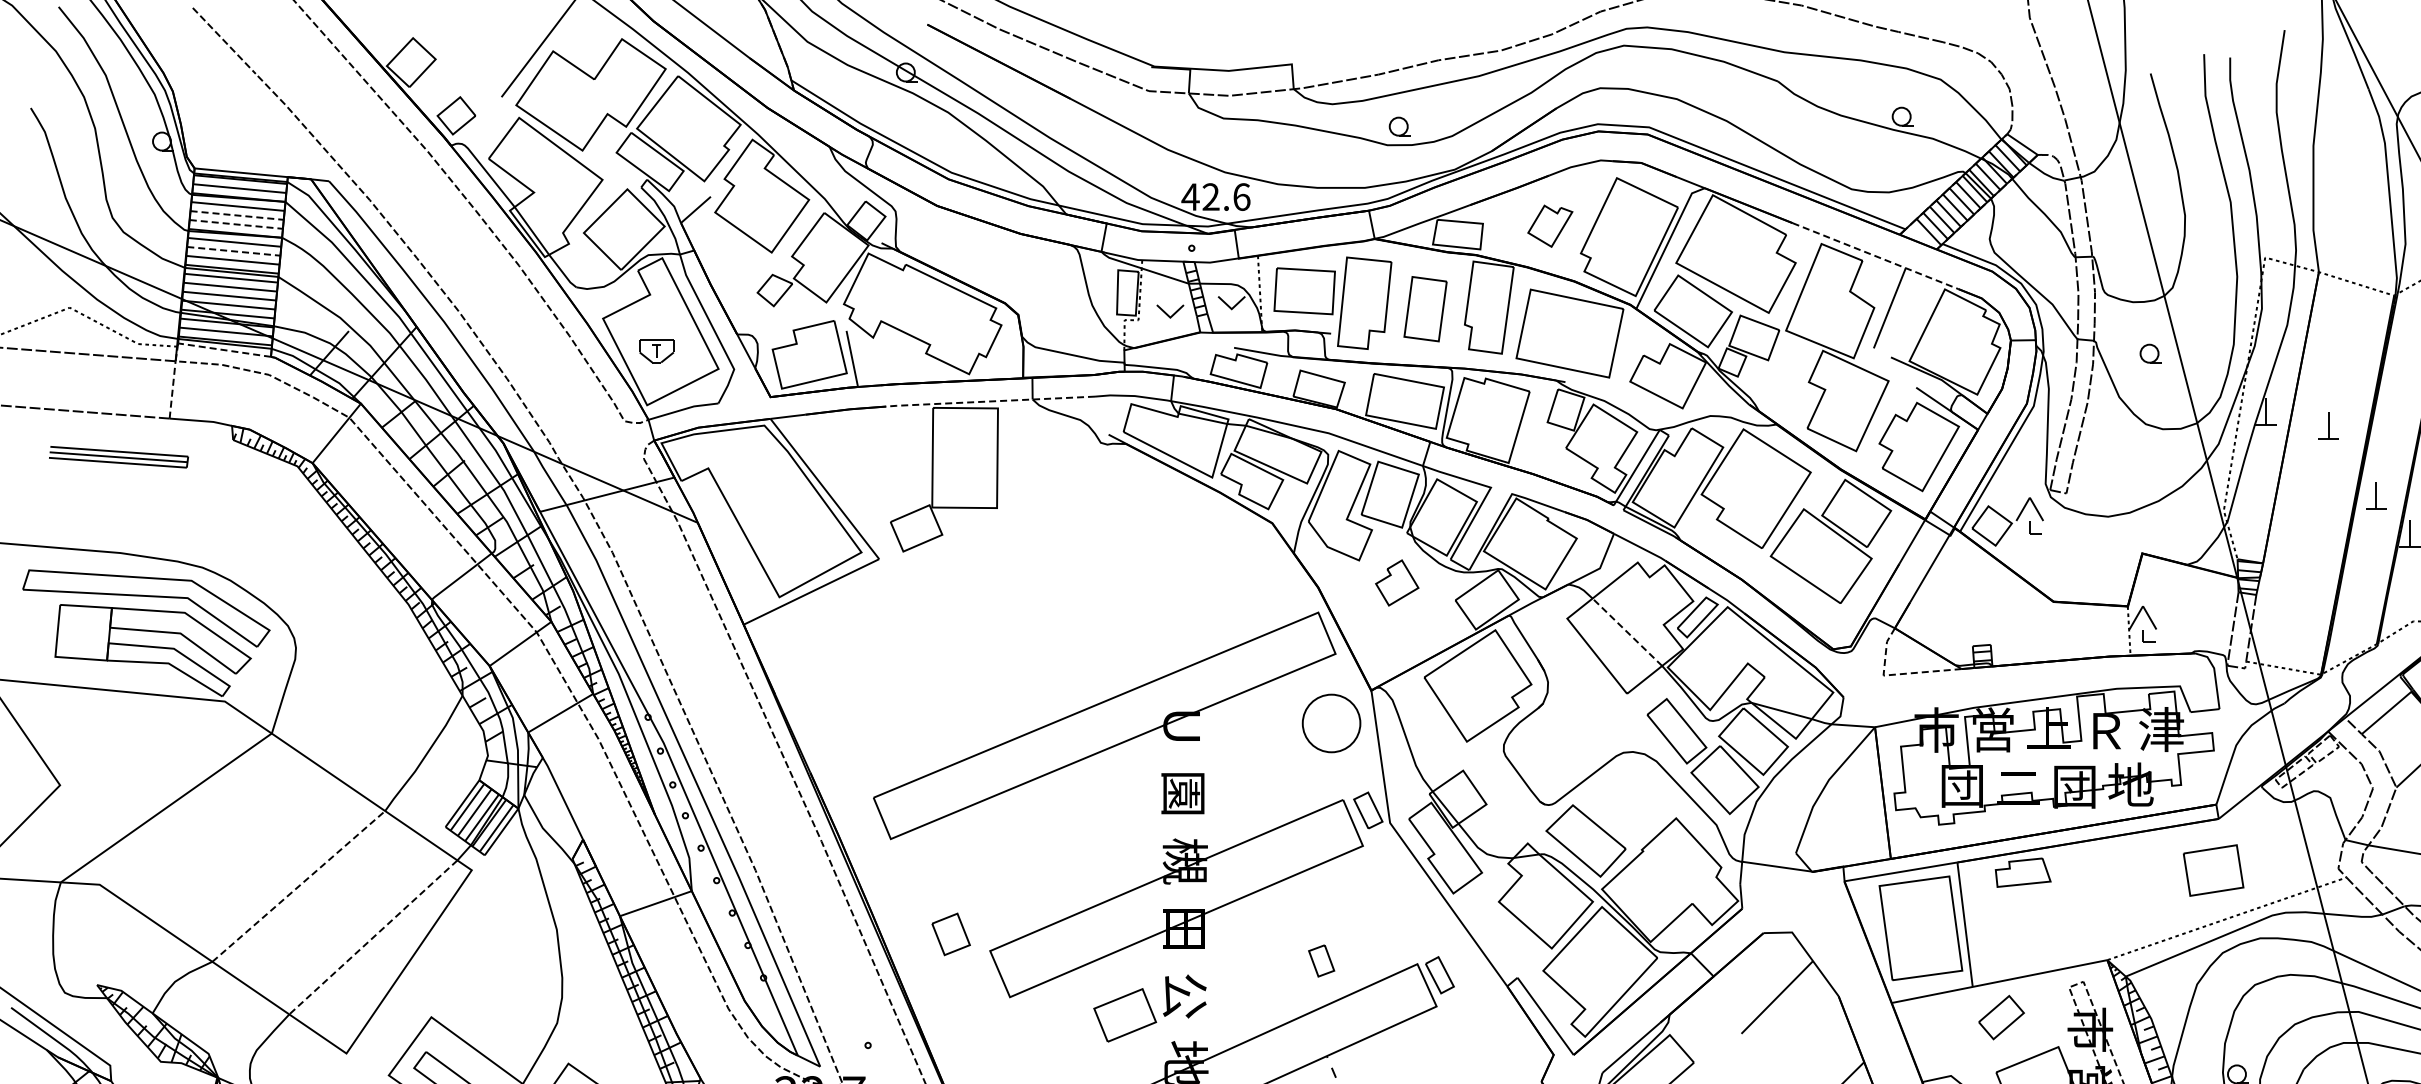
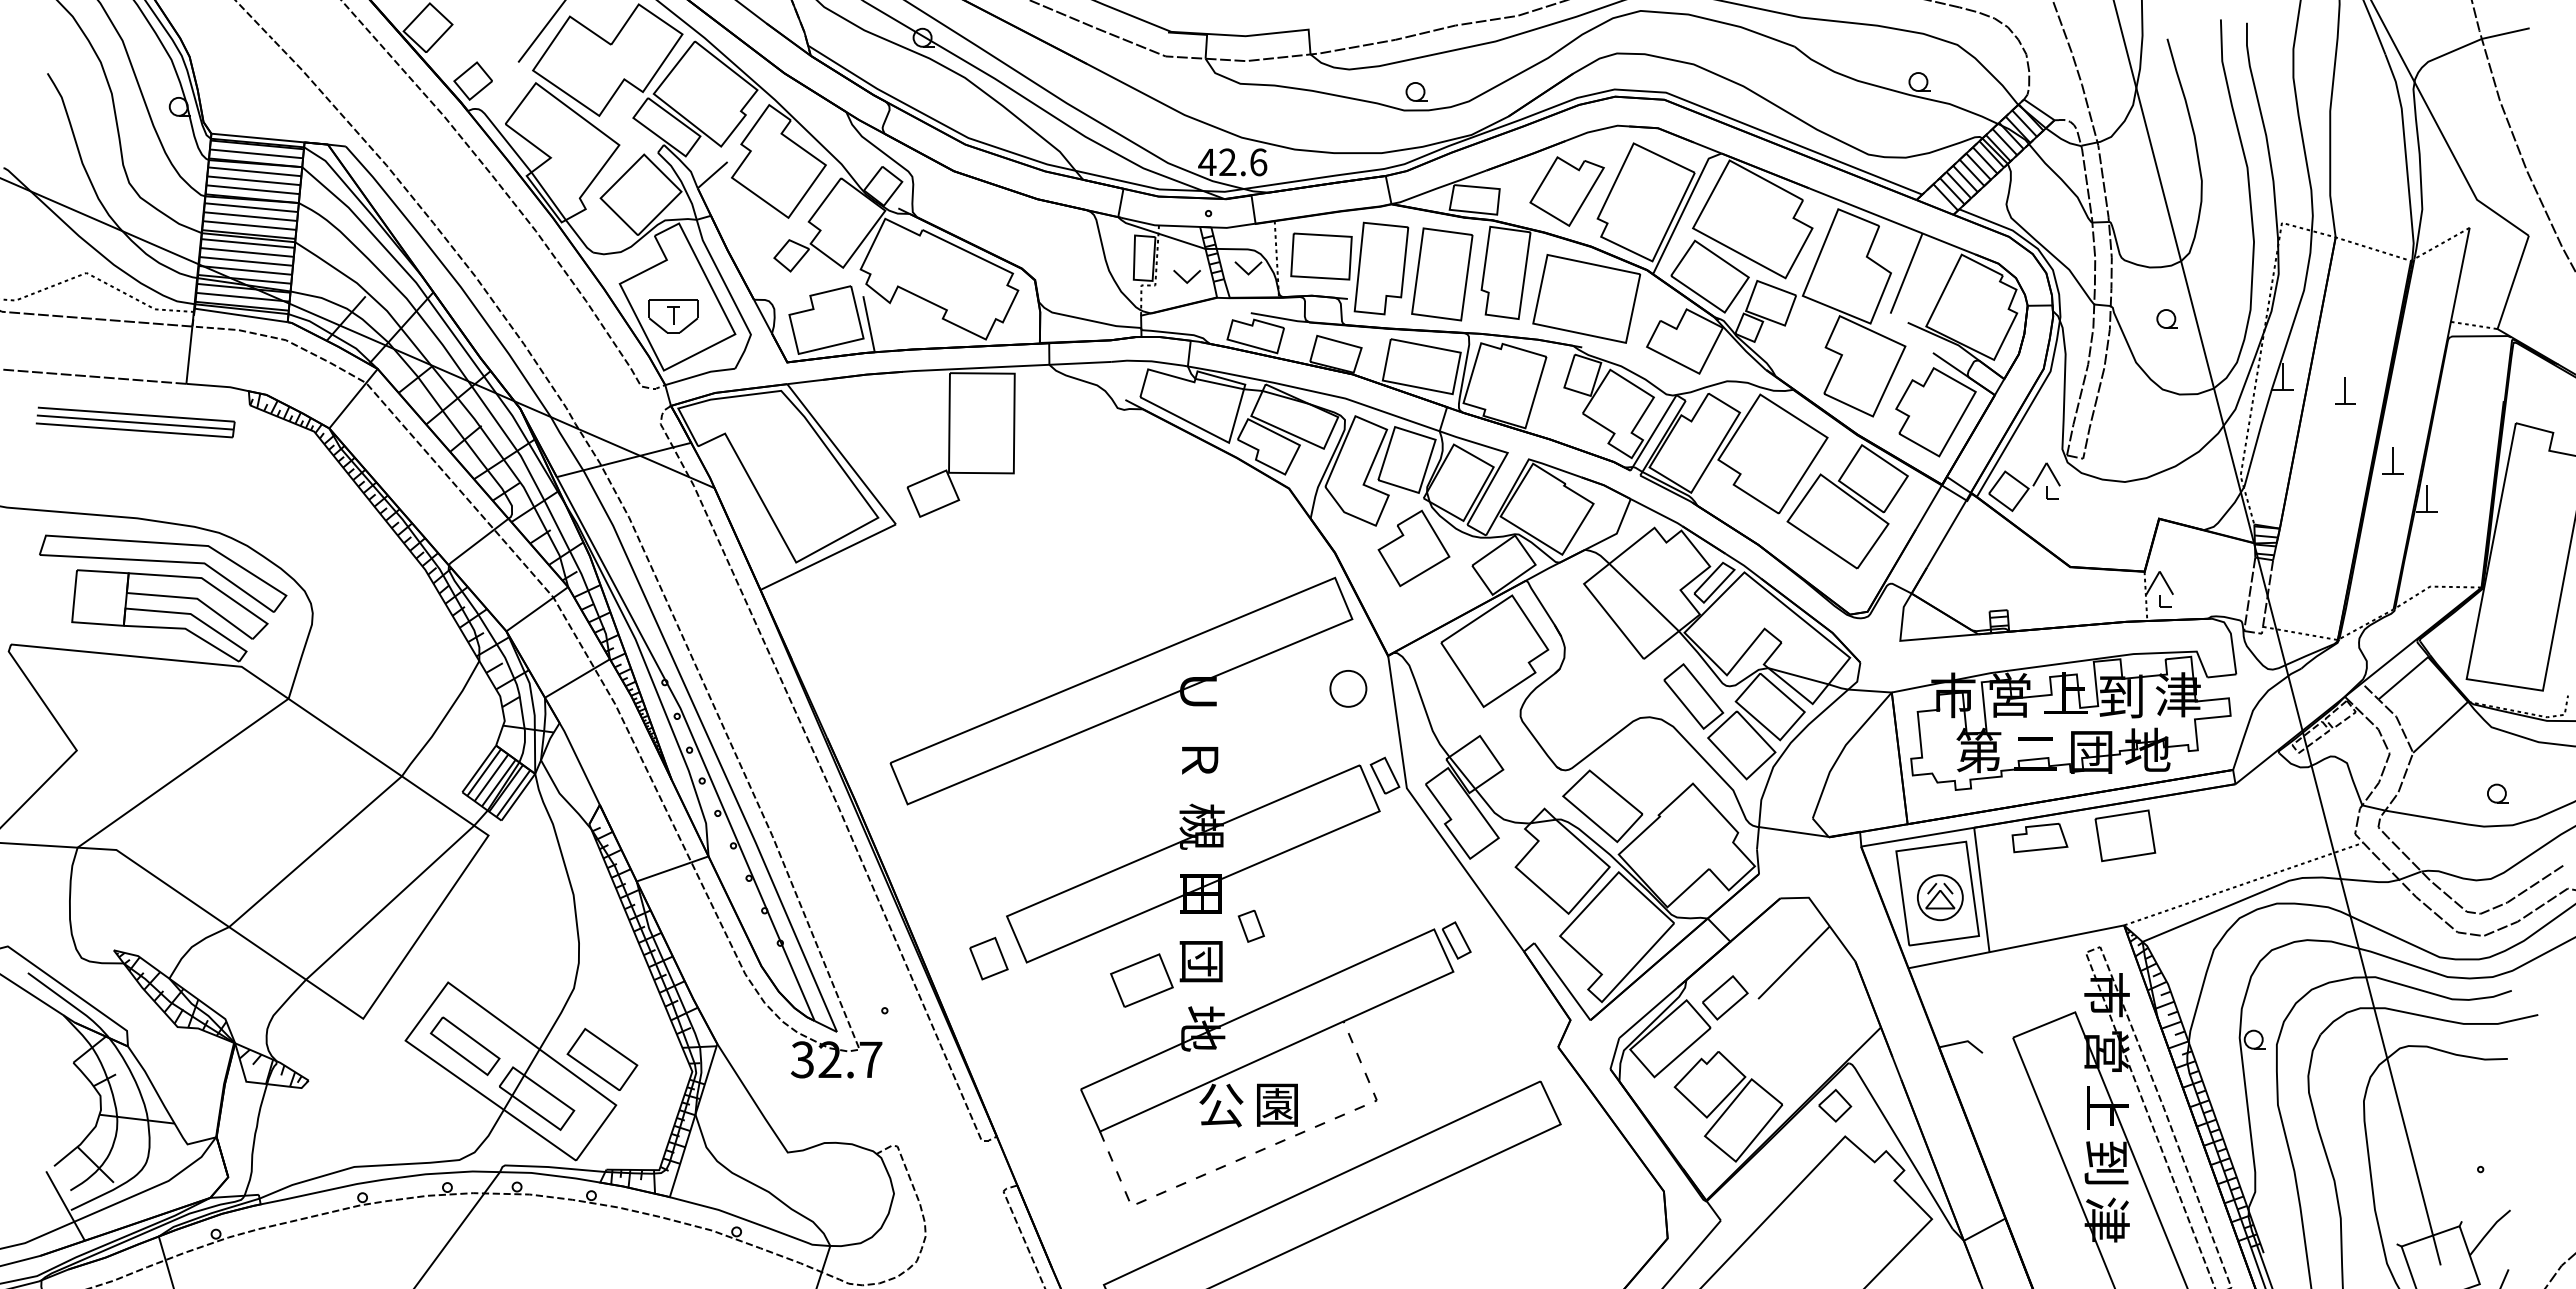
line: (236, 215) -> (253, 180), dashed -> solid
line: (236, 224) -> (253, 189), dashed -> solid
part: (1549, 226) -> (1566, 191), size x1.67
line: (233, 251) -> (250, 216), dashed -> solid
line: (1876, 257) -> (1893, 222), dashed -> solid
part: (1425, 309) -> (1442, 274), size x1.43
line: (224, 350) -> (241, 315), dashed -> solid
part: (656, 351) -> (673, 316), size x1.43
line: (172, 390) -> (189, 355), dashed -> solid
line: (989, 401) -> (1006, 366), dashed -> solid
part: (118, 457) -> (135, 422), size x1.43
part: (1396, 582) -> (1413, 547), size x1.67
line: (1626, 632) -> (1643, 597), dashed -> solid
line: (1896, 674) -> (1913, 639), dashed -> solid
part: (1331, 723) -> (1348, 688), size x0.62
text: (2103, 731) -> (2120, 696), Ｒ -> 到
text: (1961, 785) -> (1978, 750), 団 -> 第
text: (1182, 793) -> (1199, 758), 園 -> Ｒ
part: (2213, 870) -> (2125, 835), moved
line: (298, 886) -> (315, 851), dashed -> solid
part: (1923, 932) -> (1940, 897), added
part: (950, 934) -> (988, 958), moved
line: (373, 937) -> (390, 902), dashed -> solid
part: (1320, 960) -> (1250, 925), moved
text: (1184, 996) -> (1201, 961), 公 -> 団
part: (2001, 1017) -> (1725, 997), moved

